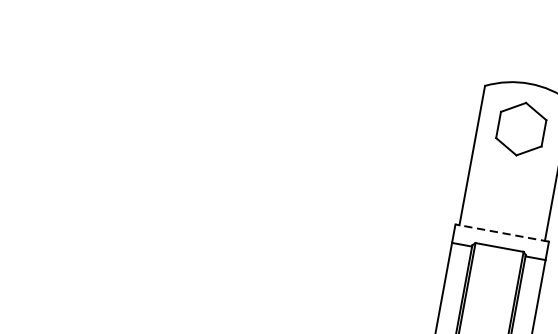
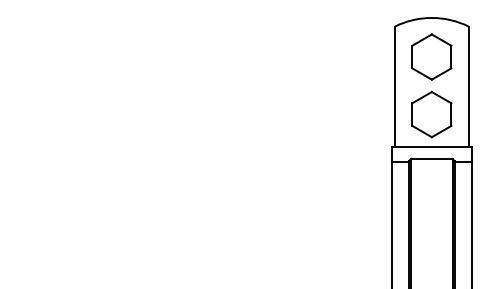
part: (508, 195) -> (431, 114), added
line: (501, 232) -> (431, 146), dashed -> solid

